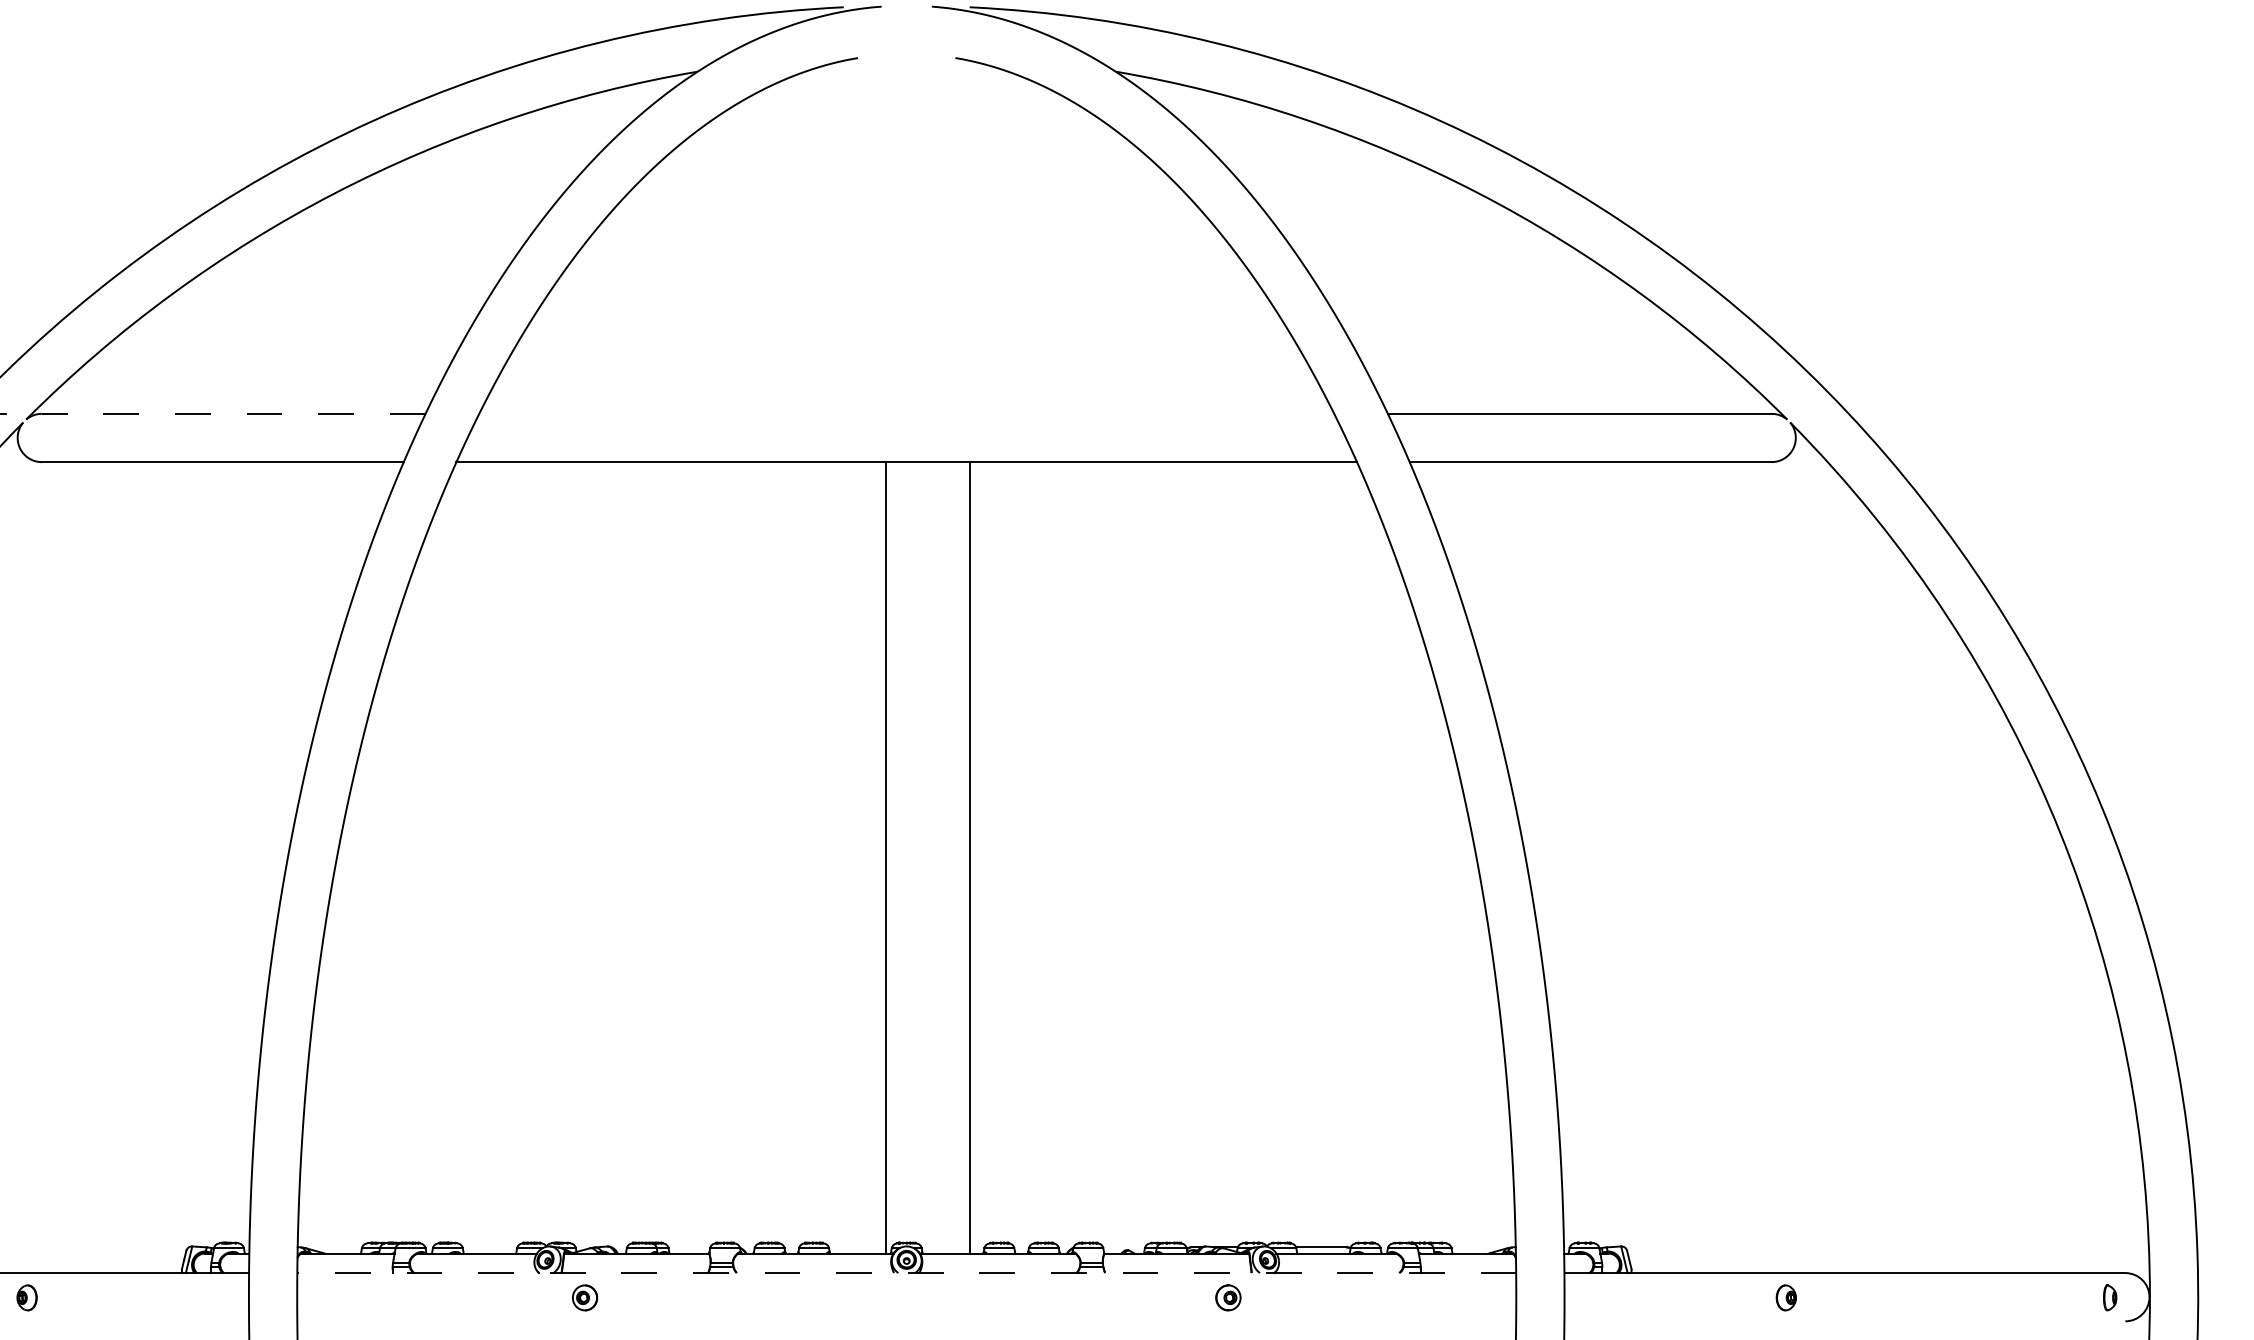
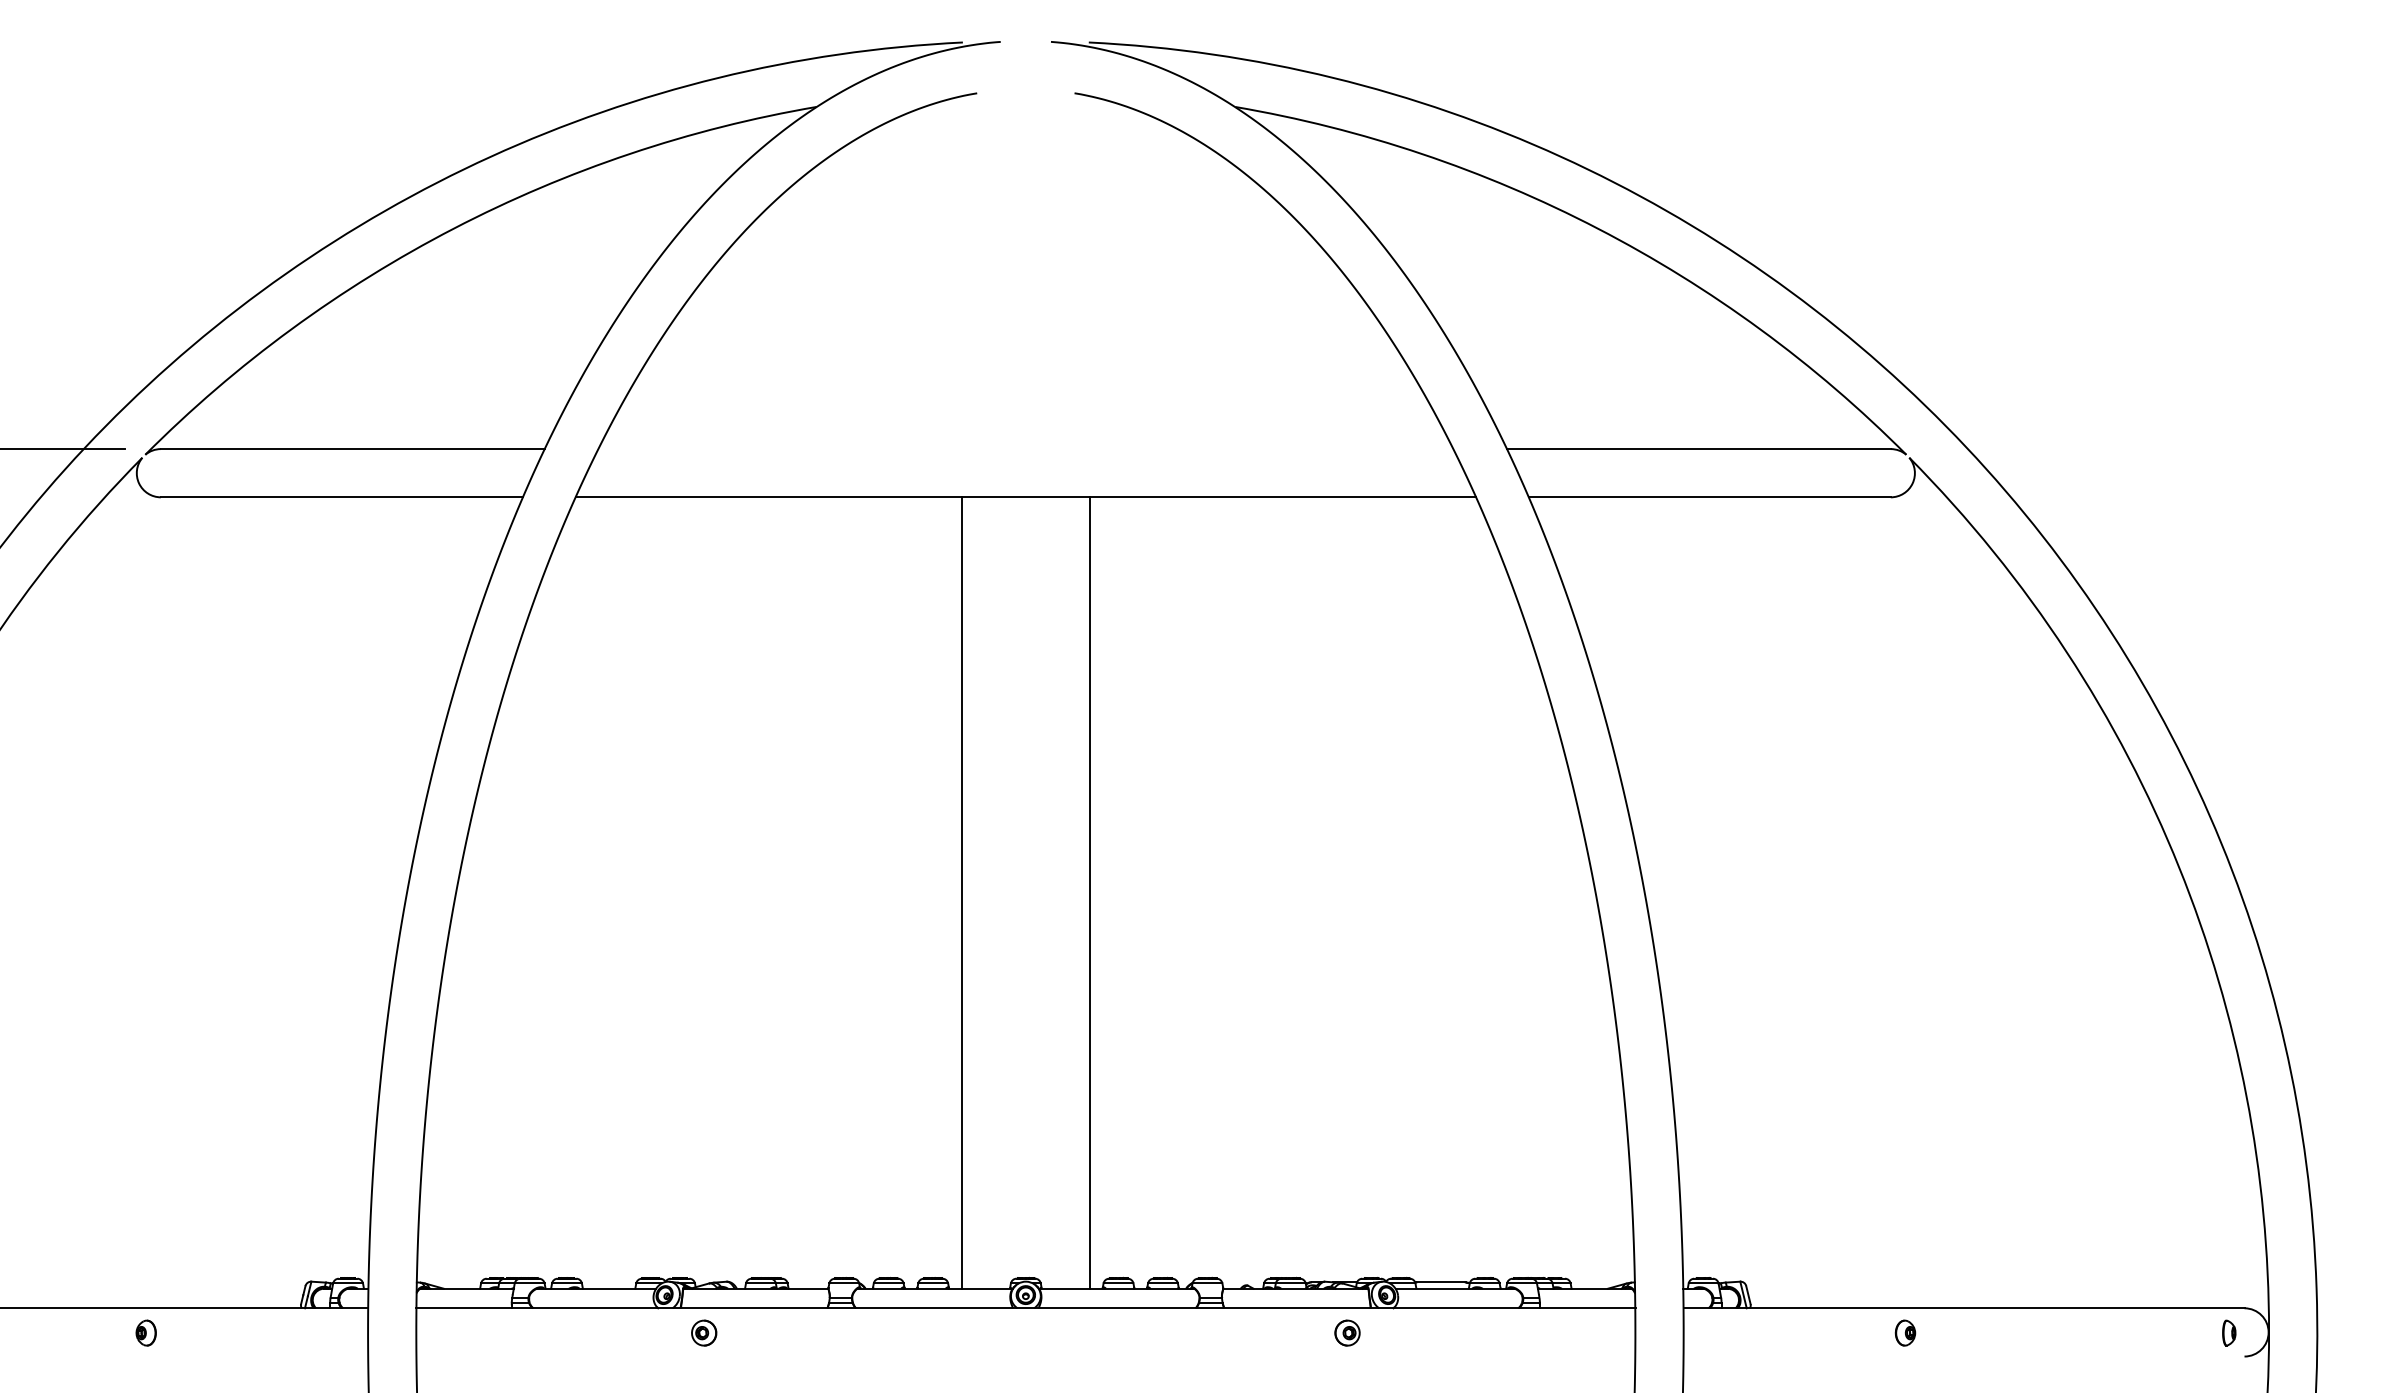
line: (233, 414) -> (352, 449), dashed -> solid
line: (886, 857) -> (962, 892), moved
line: (906, 1273) -> (1025, 1308), dashed -> solid

